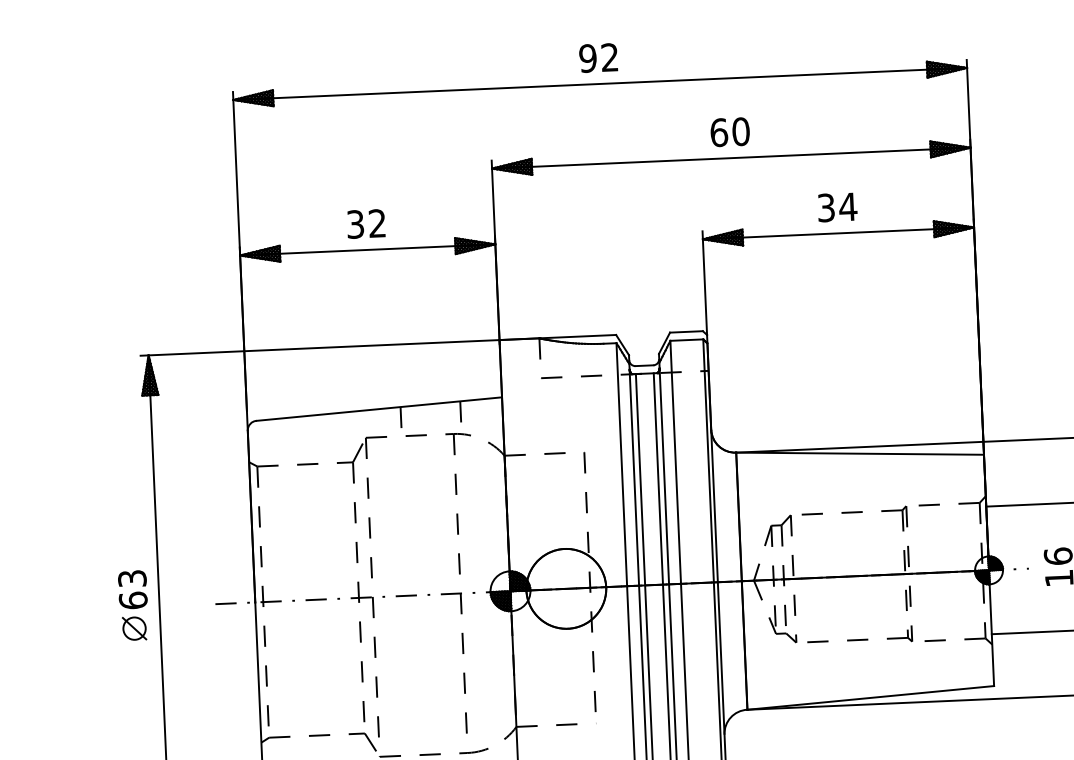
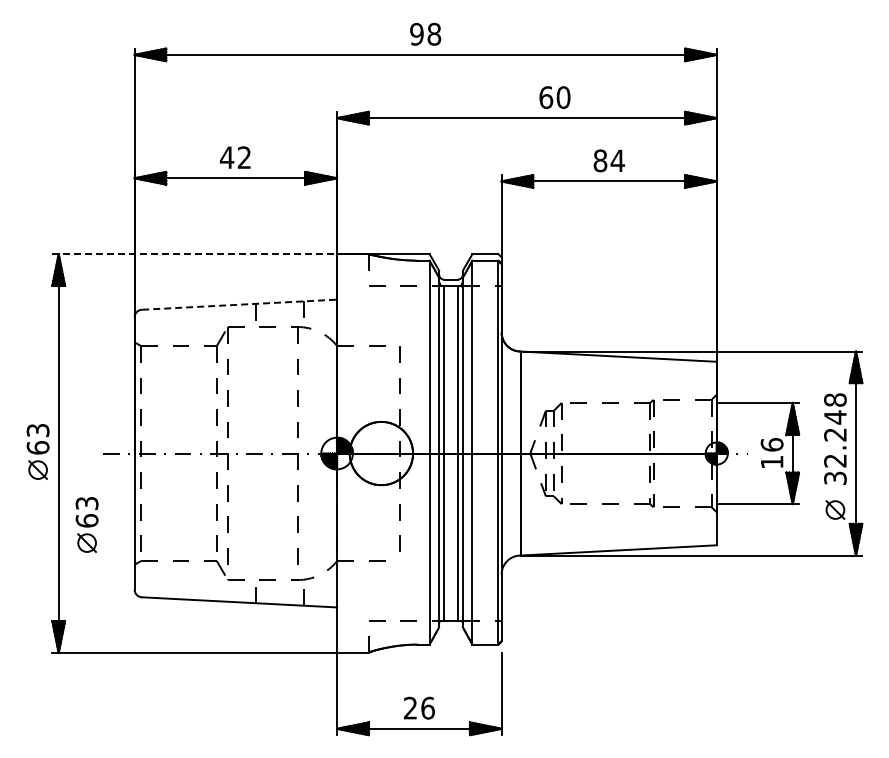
text: (610, 57) -> (434, 34), 92 -> 98
text: (729, 132) -> (554, 97), moved
text: (826, 207) -> (600, 160), 34 -> 84
text: (354, 224) -> (226, 157), 32 -> 42
line: (321, 348) -> (195, 254), solid -> dashed
line: (379, 408) -> (239, 304), solid -> dashed
part: (198, 694) -> (86, 524), added

